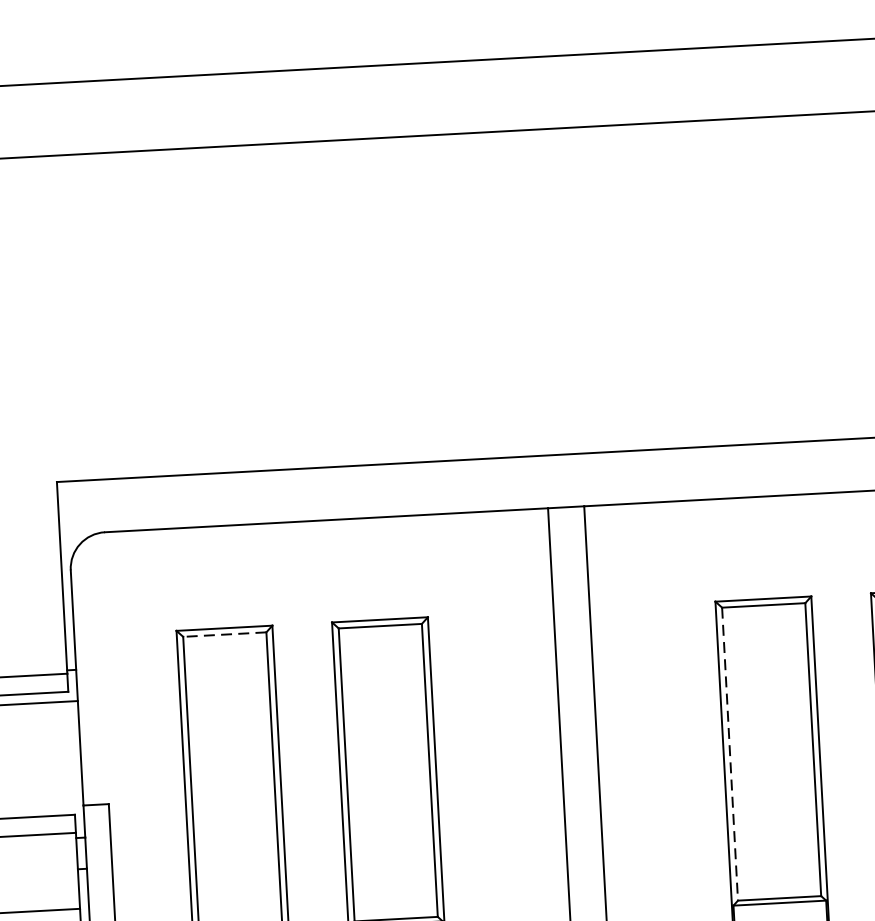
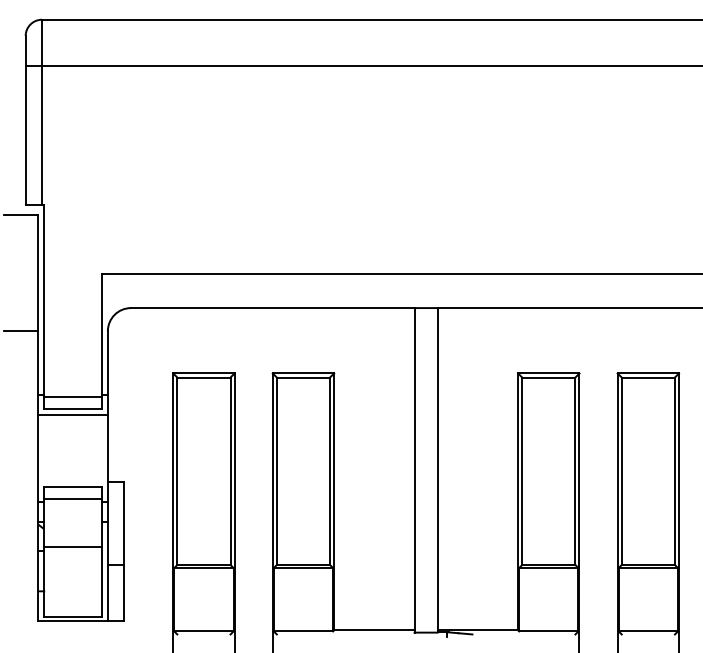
line: (224, 634) -> (203, 377), dashed -> solid
line: (730, 754) -> (522, 471), dashed -> solid

